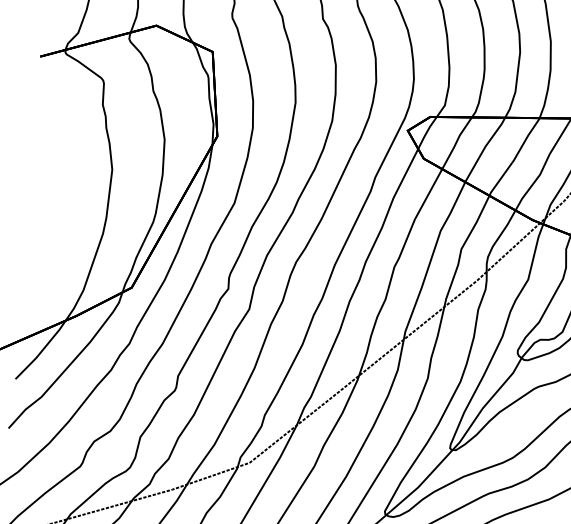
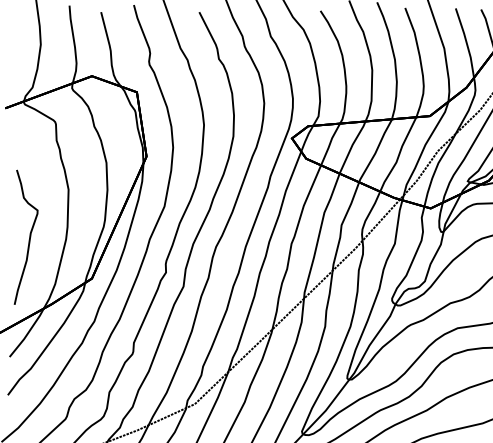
part: (50, 225) -> (25, 236), added

